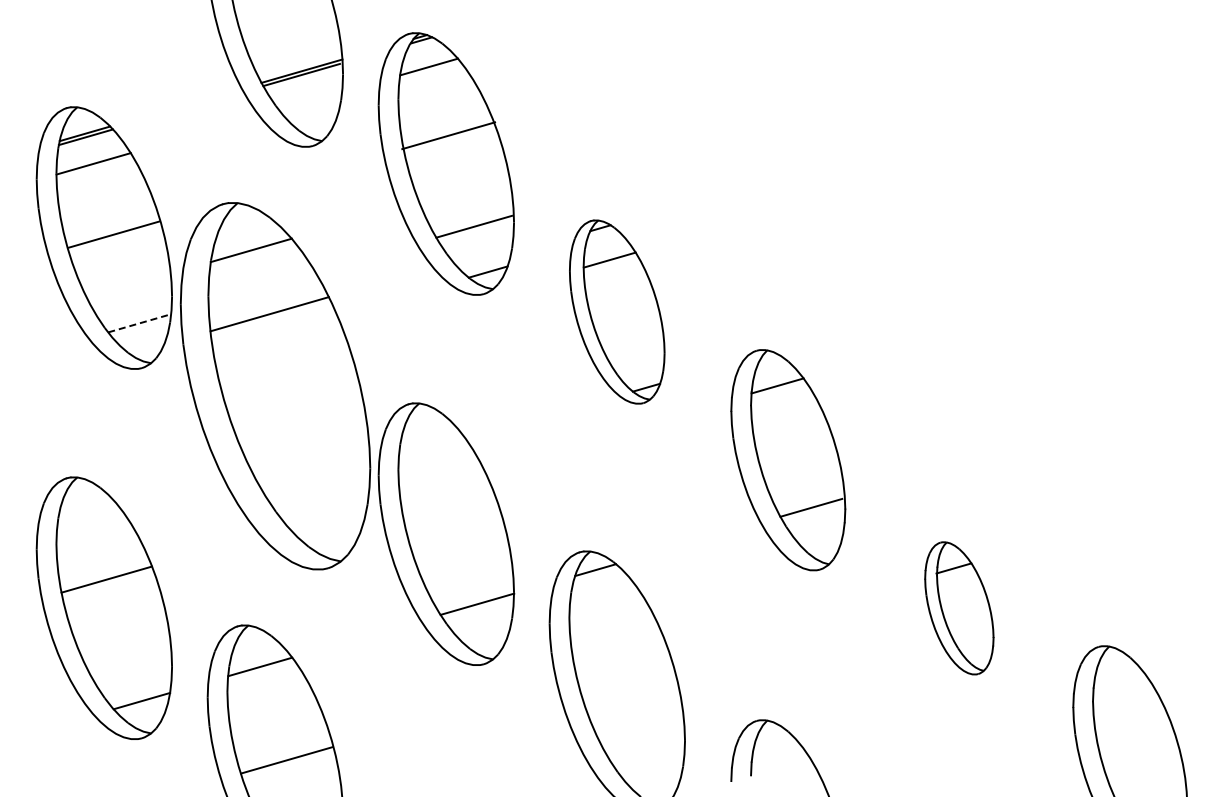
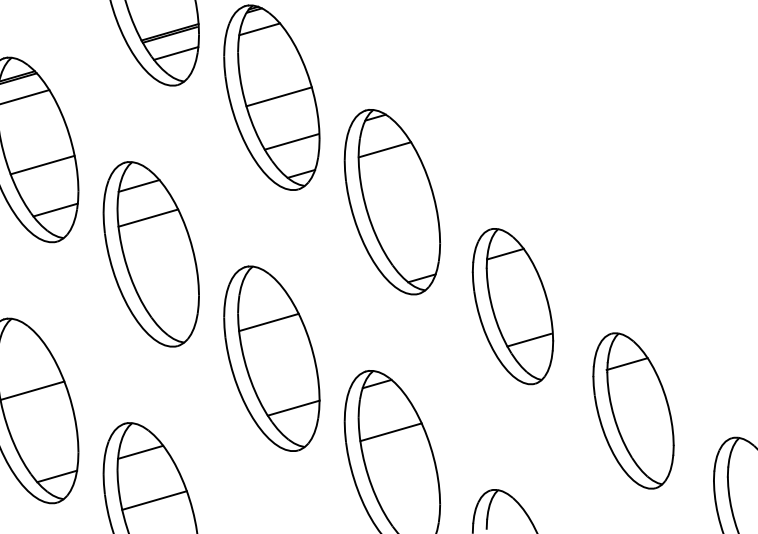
line: (310, 101) -> (176, 53), added
line: (448, 135) -> (279, 96), moved
line: (113, 234) -> (42, 165), moved
part: (616, 311) -> (391, 201), size x1.43
line: (139, 323) -> (55, 210), dashed -> solid
part: (274, 385) -> (150, 253), size x0.71
line: (441, 482) -> (268, 322), added
part: (959, 608) -> (633, 411), size x1.67
line: (614, 638) -> (390, 432), added
line: (286, 760) -> (154, 500), moved

